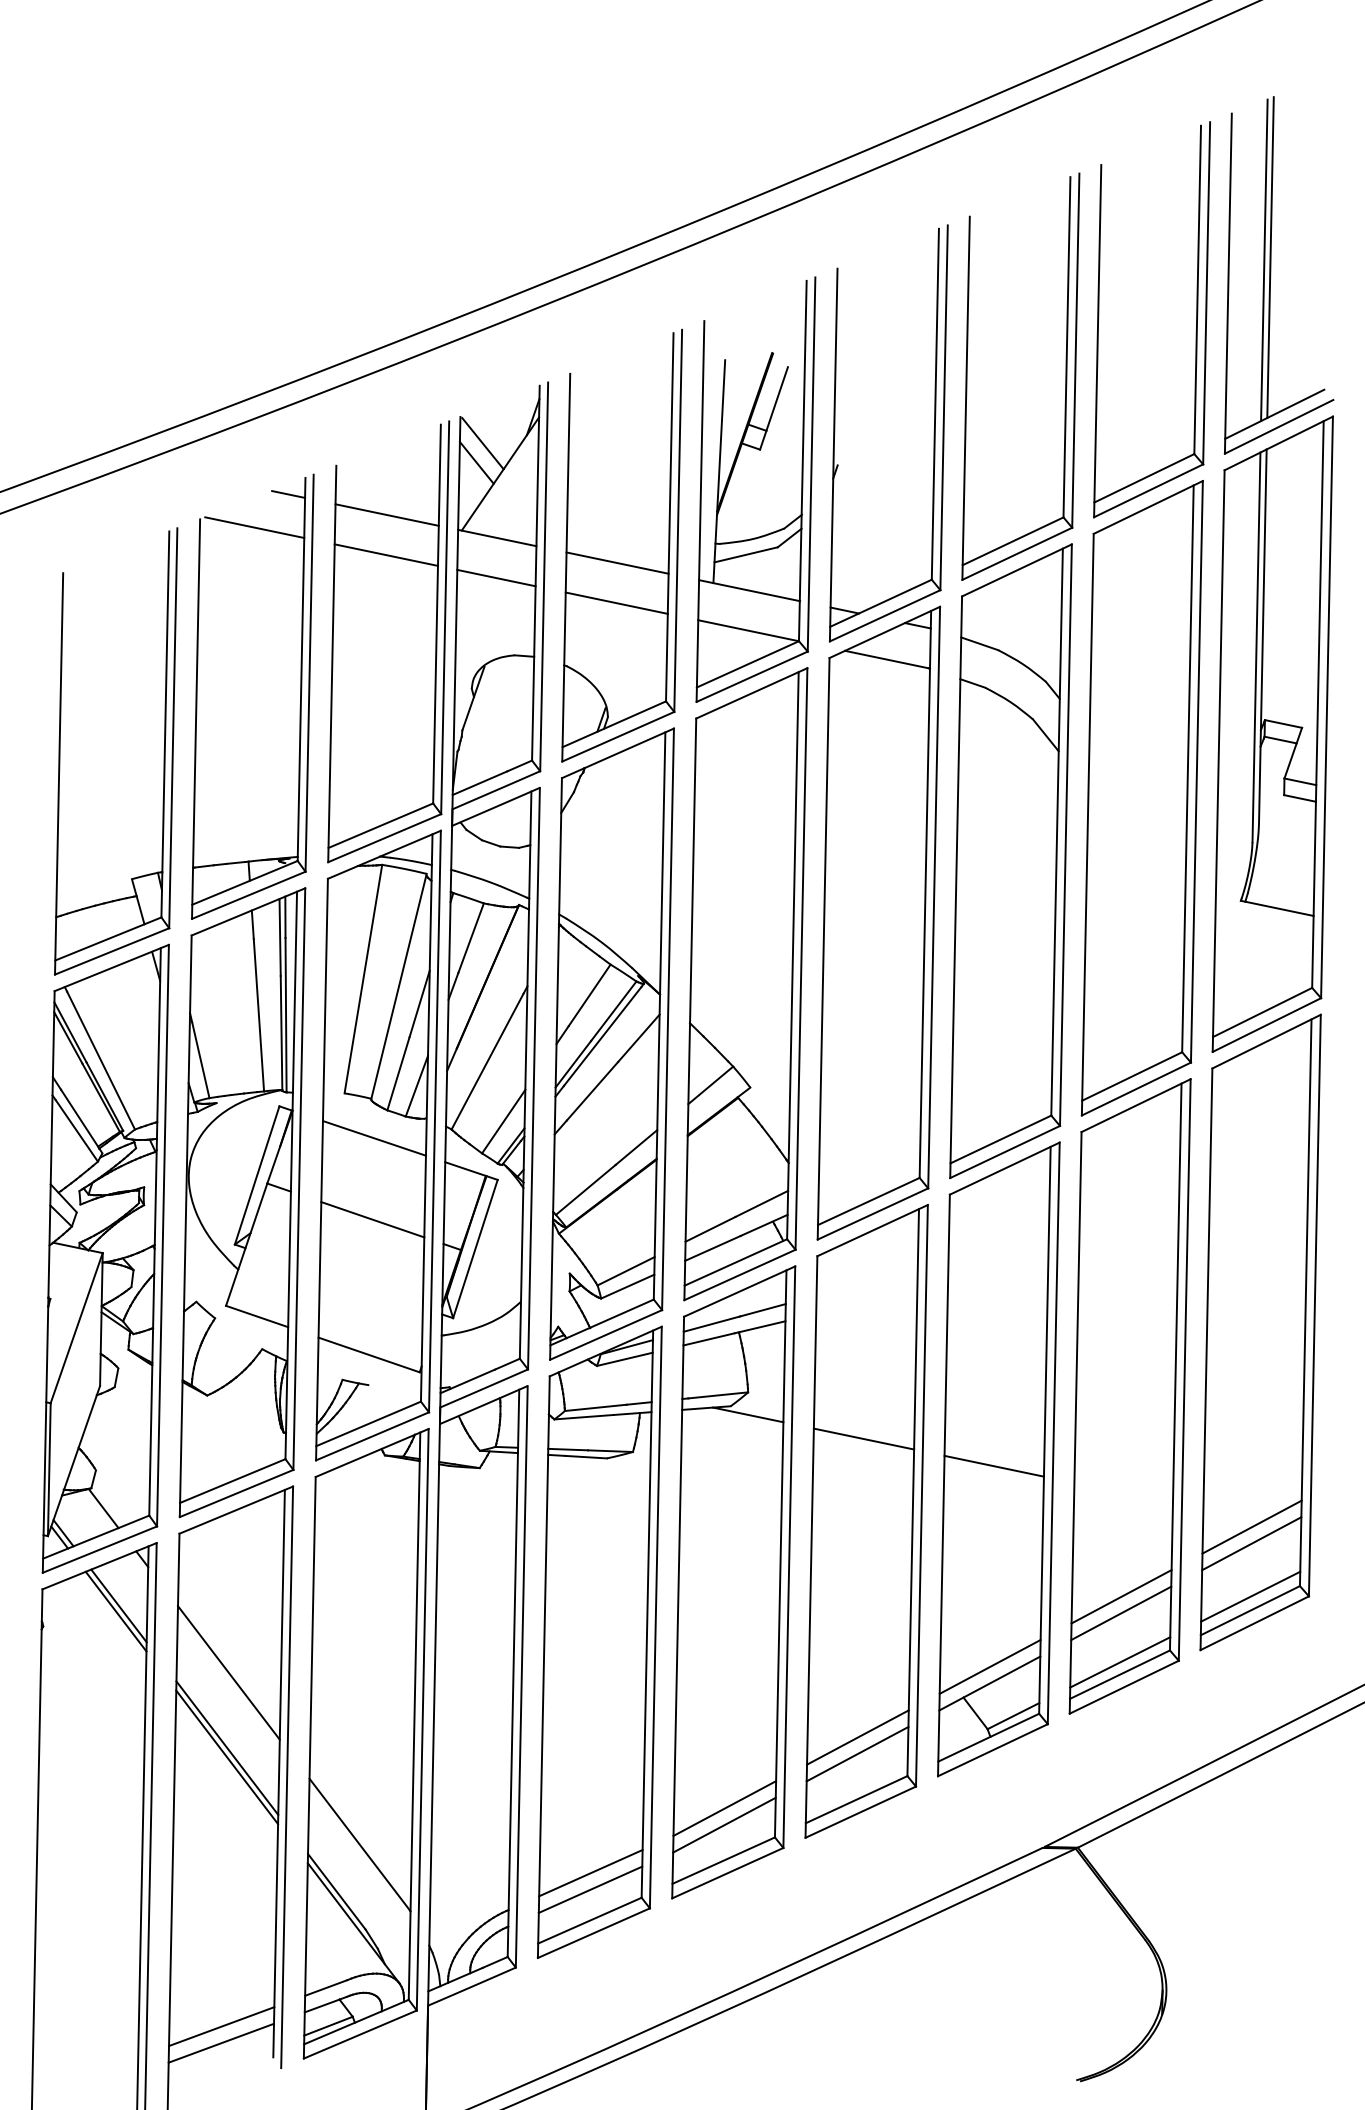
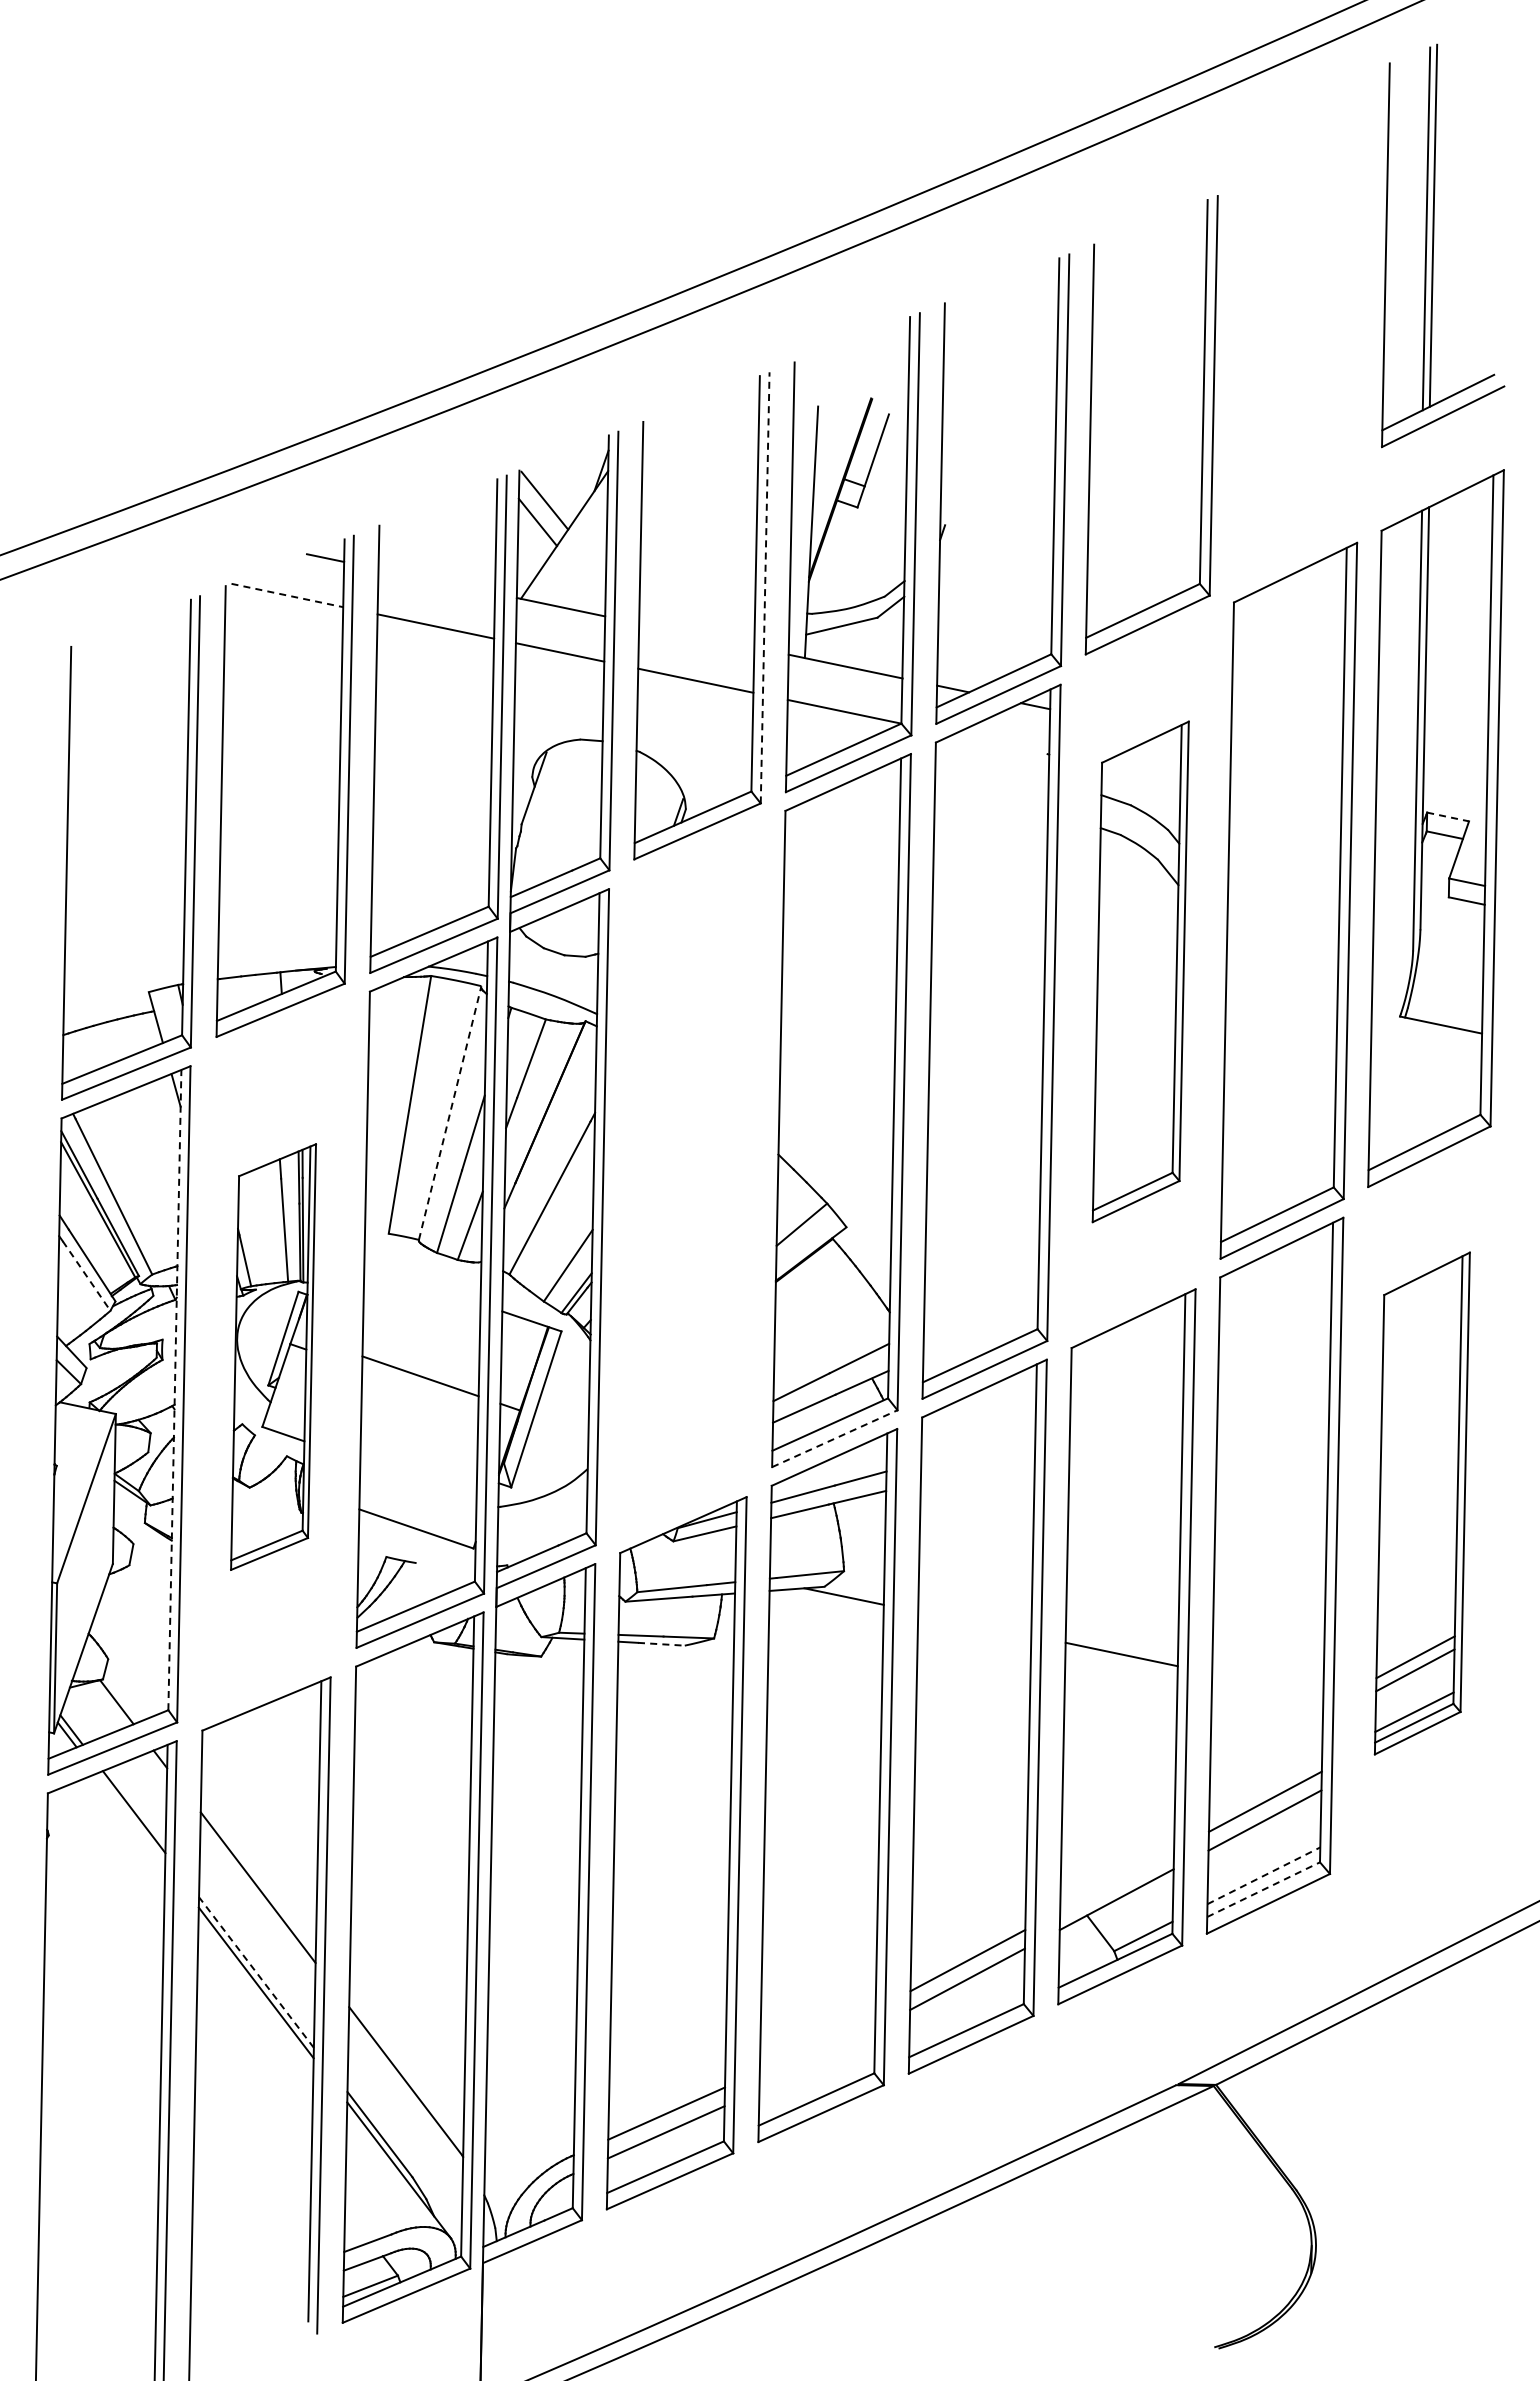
part: (1271, 271) -> (1434, 241), moved
part: (1196, 319) -> (1349, 360), removed
line: (386, 515) -> (436, 581), removed
line: (678, 520) -> (765, 587), solid -> dashed
line: (254, 527) -> (287, 595), solid -> dashed
line: (617, 563) -> (696, 635), removed
line: (886, 659) -> (1000, 744), removed
line: (1283, 724) -> (1448, 817), solid -> dashed
part: (1010, 860) -> (1140, 971), size x0.7
line: (399, 986) -> (450, 1113), solid -> dashed
part: (612, 1044) -> (690, 1178), removed
line: (76, 1131) -> (86, 1276), solid -> dashed
line: (374, 1138) -> (422, 1284), removed
part: (242, 1202) -> (273, 1356), size x0.6
line: (154, 1231) -> (174, 1389), solid -> dashed
line: (739, 1274) -> (834, 1438), solid -> dashed
part: (1260, 1332) -> (1422, 1503), size x0.7
line: (863, 1438) -> (974, 1623), removed
line: (586, 1457) -> (661, 1644), solid -> dashed
line: (115, 1611) -> (130, 1818), removed
line: (1120, 1662) -> (1264, 1875), solid -> dashed
line: (990, 1666) -> (1117, 1880), removed
line: (1119, 1674) -> (1263, 1889), solid -> dashed
line: (227, 1748) -> (256, 1972), solid -> dashed
line: (724, 1808) -> (817, 2040), removed
line: (724, 1825) -> (817, 2059), removed
line: (221, 2026) -> (249, 2286), removed
line: (221, 2043) -> (249, 2305), removed

